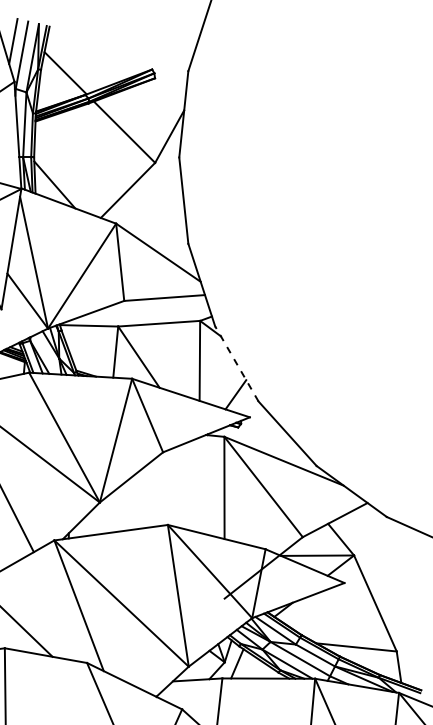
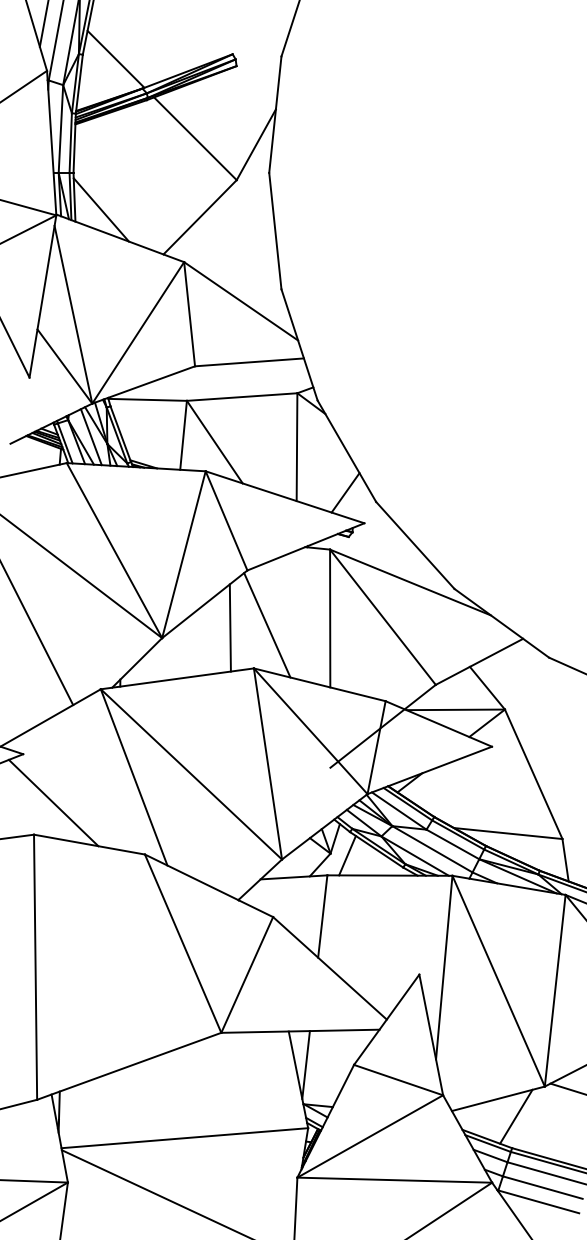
line: (46, 353) -> (90, 437), added
line: (236, 364) -> (346, 451), dashed -> solid
line: (177, 493) -> (267, 625), added
line: (149, 494) -> (229, 627), added

